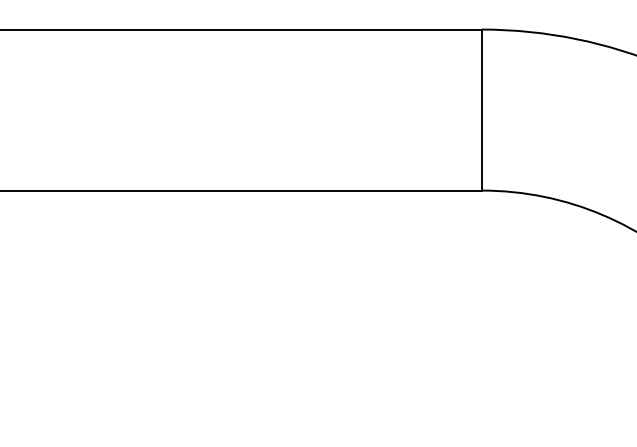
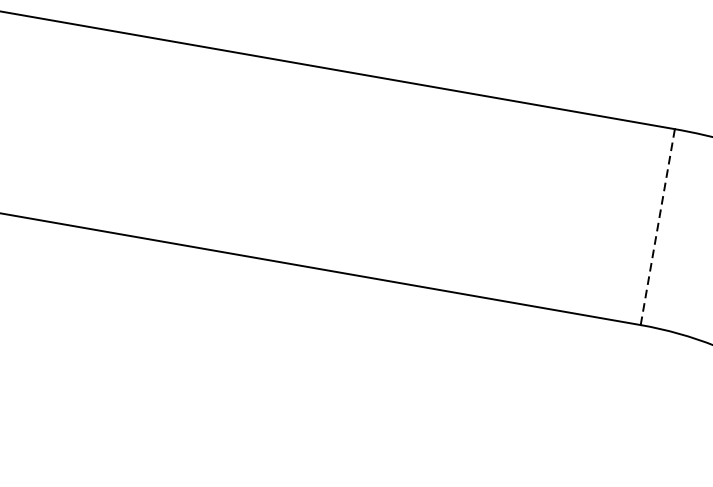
line: (481, 110) -> (657, 227), solid -> dashed

